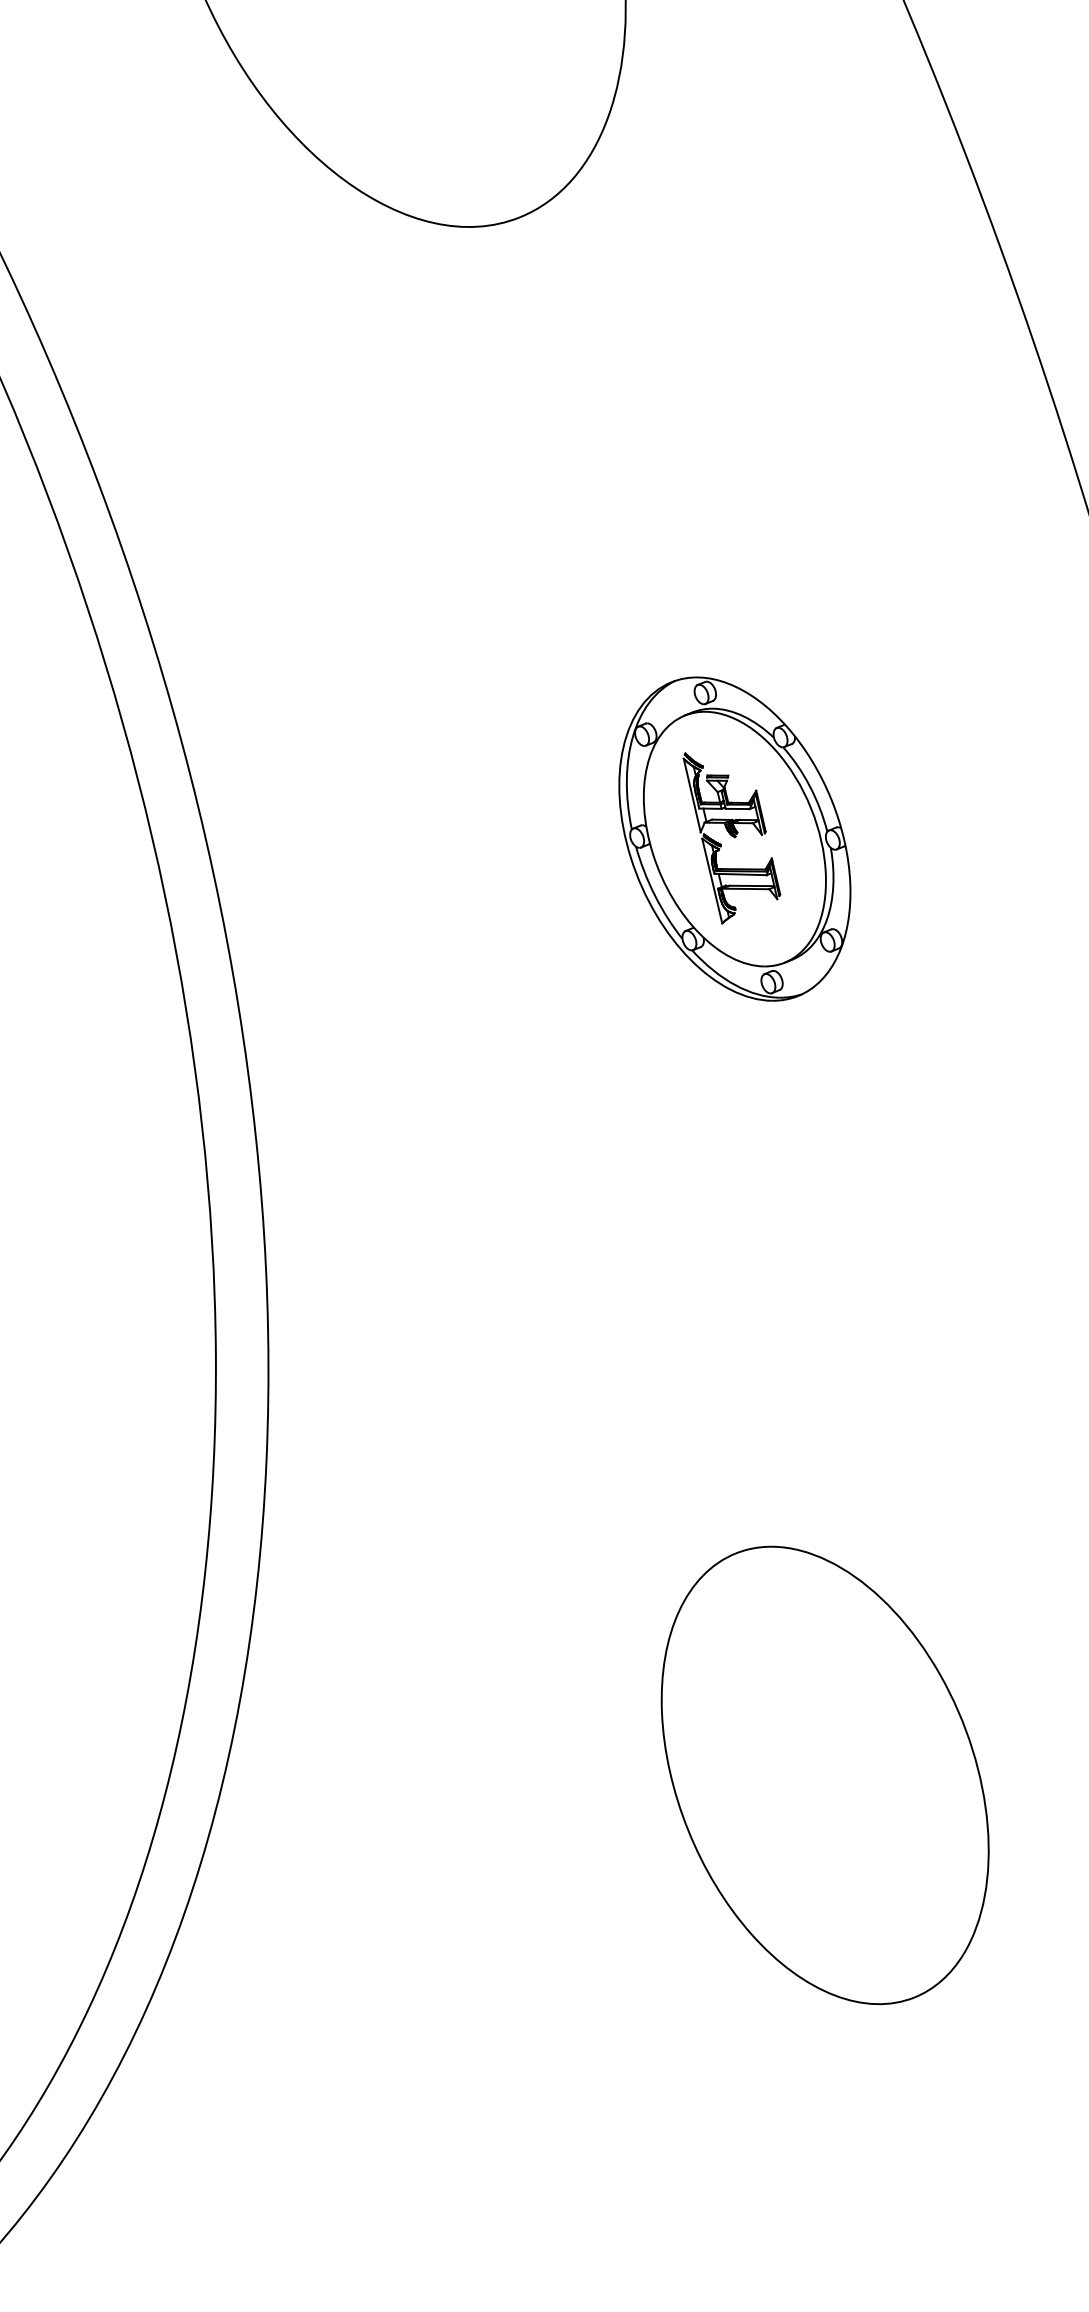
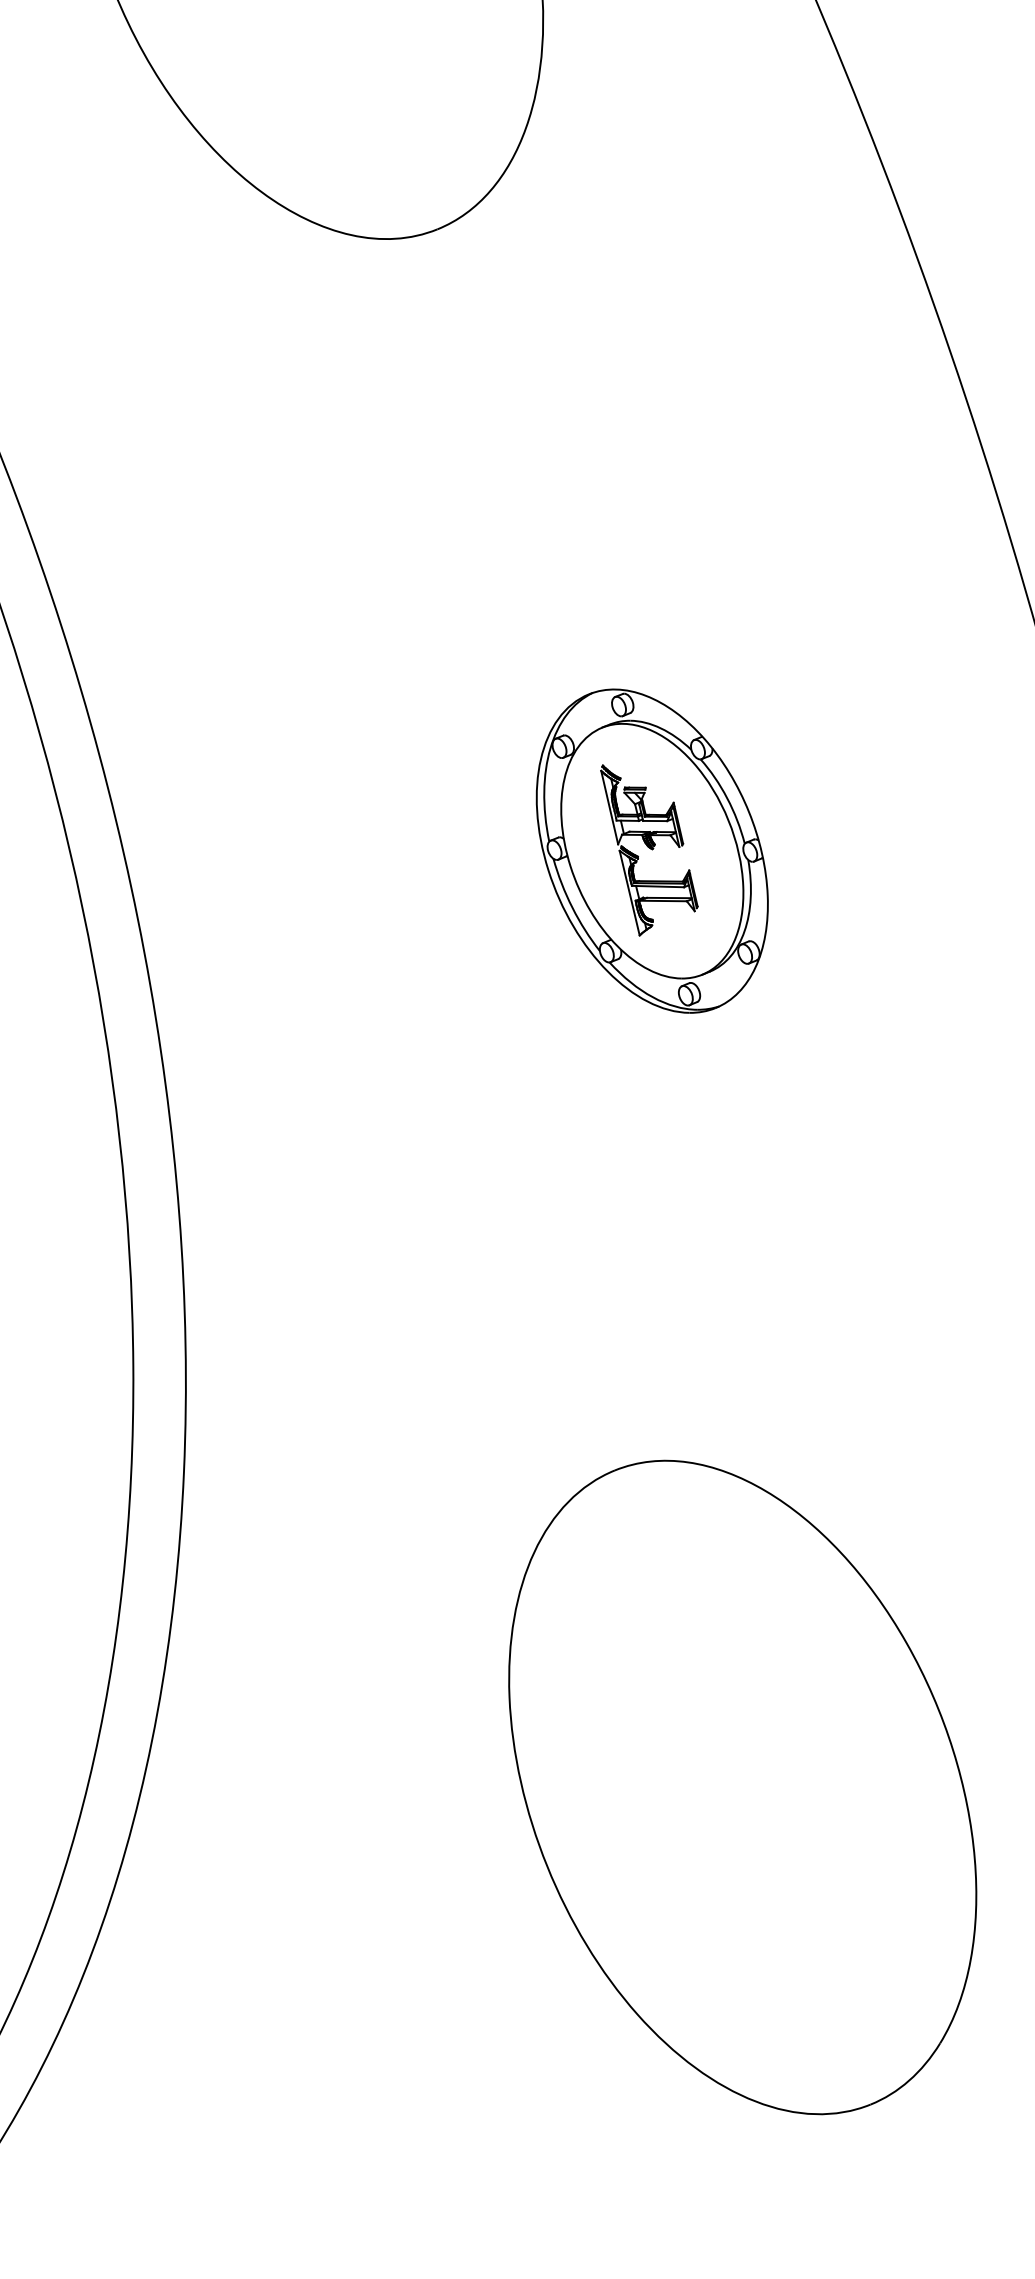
part: (824, 1775) -> (741, 1787), size x1.43

